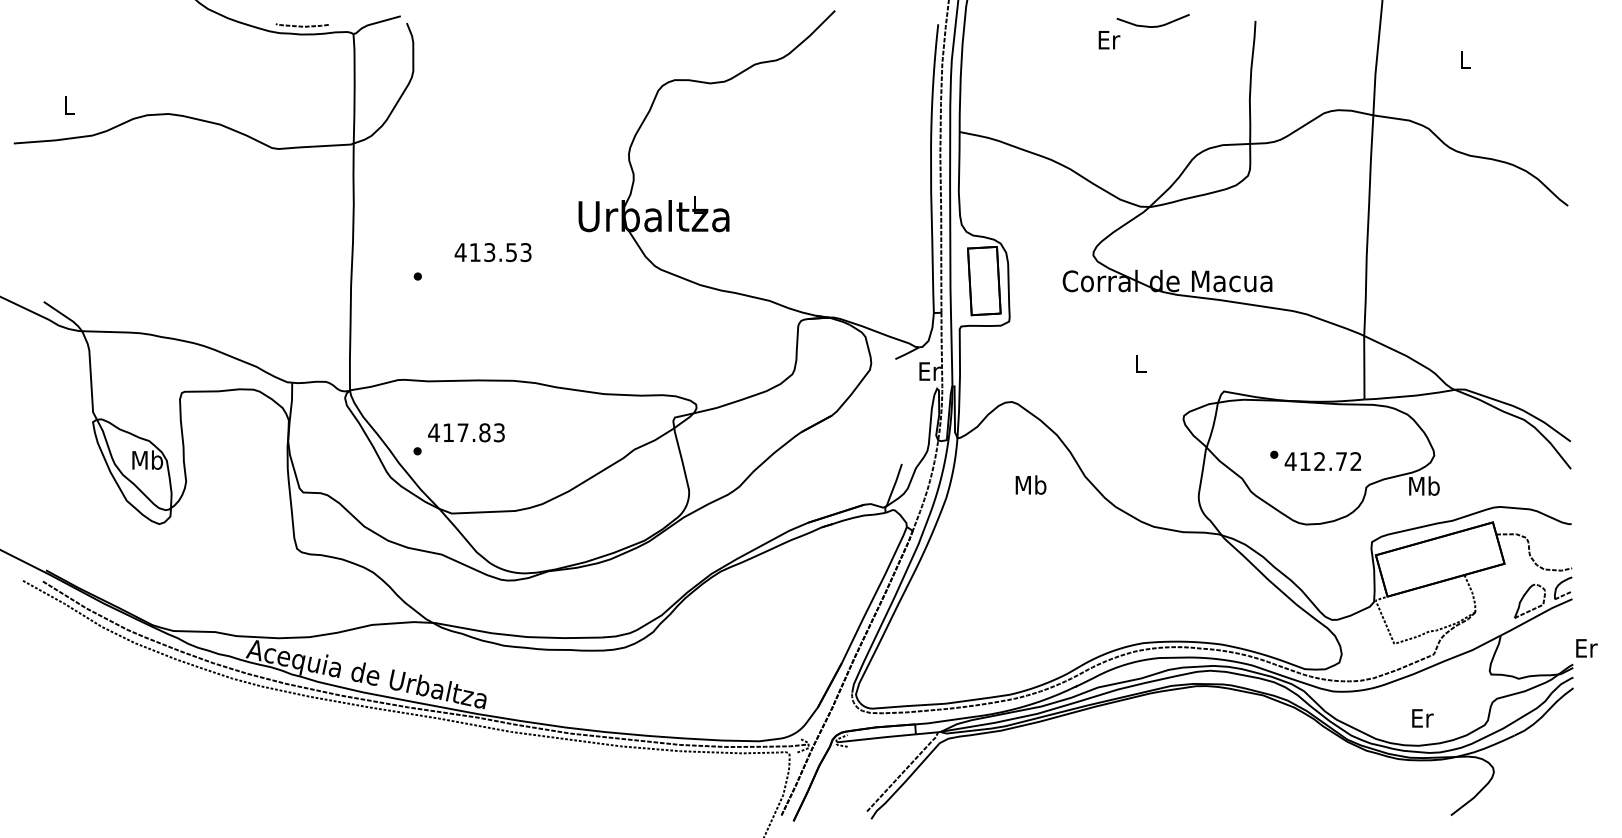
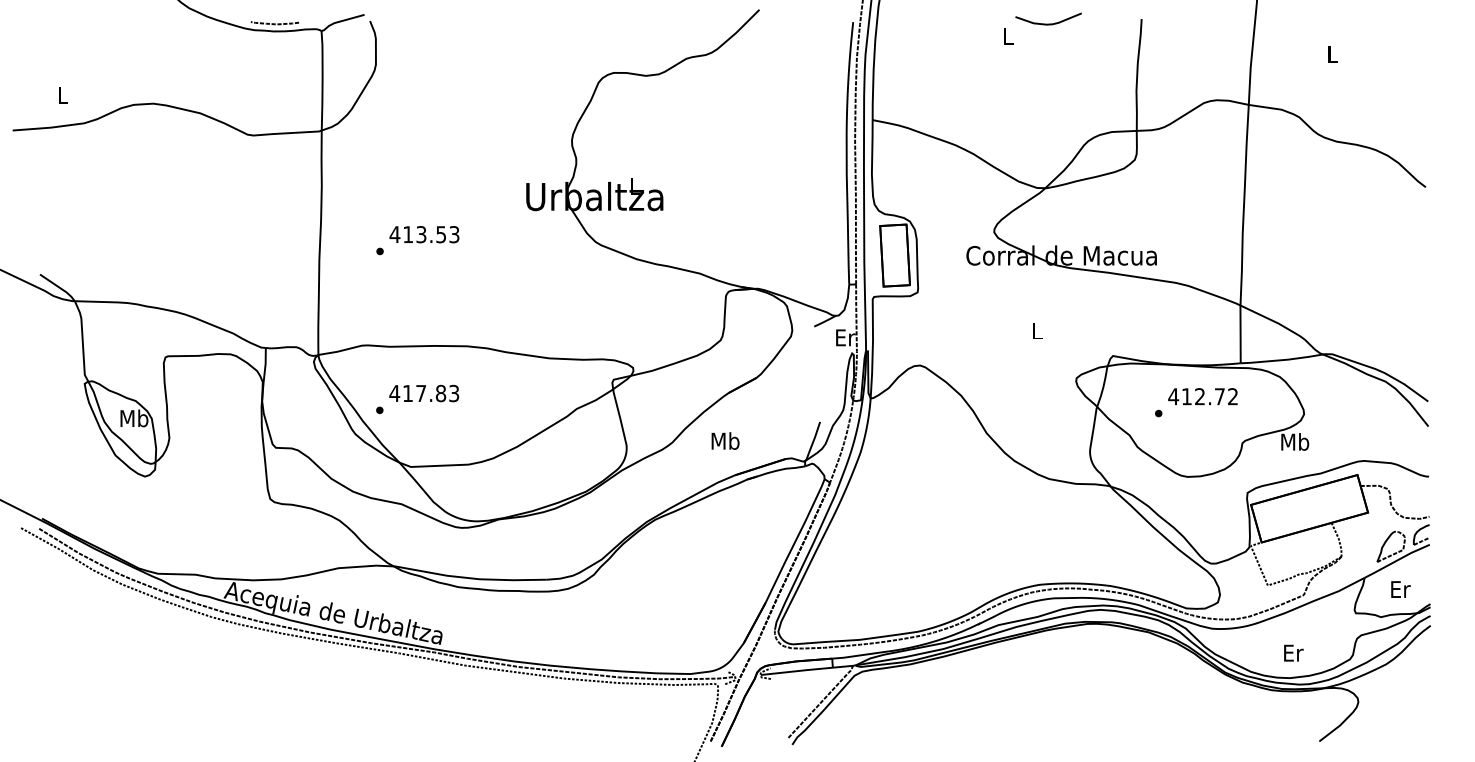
text: (1109, 40) -> (1008, 36), Er -> L
text: (493, 252) -> (424, 234), moved
text: (1322, 461) -> (1202, 396), moved
text: (1030, 484) -> (725, 440), moved
text: (1586, 648) -> (1400, 589), moved

